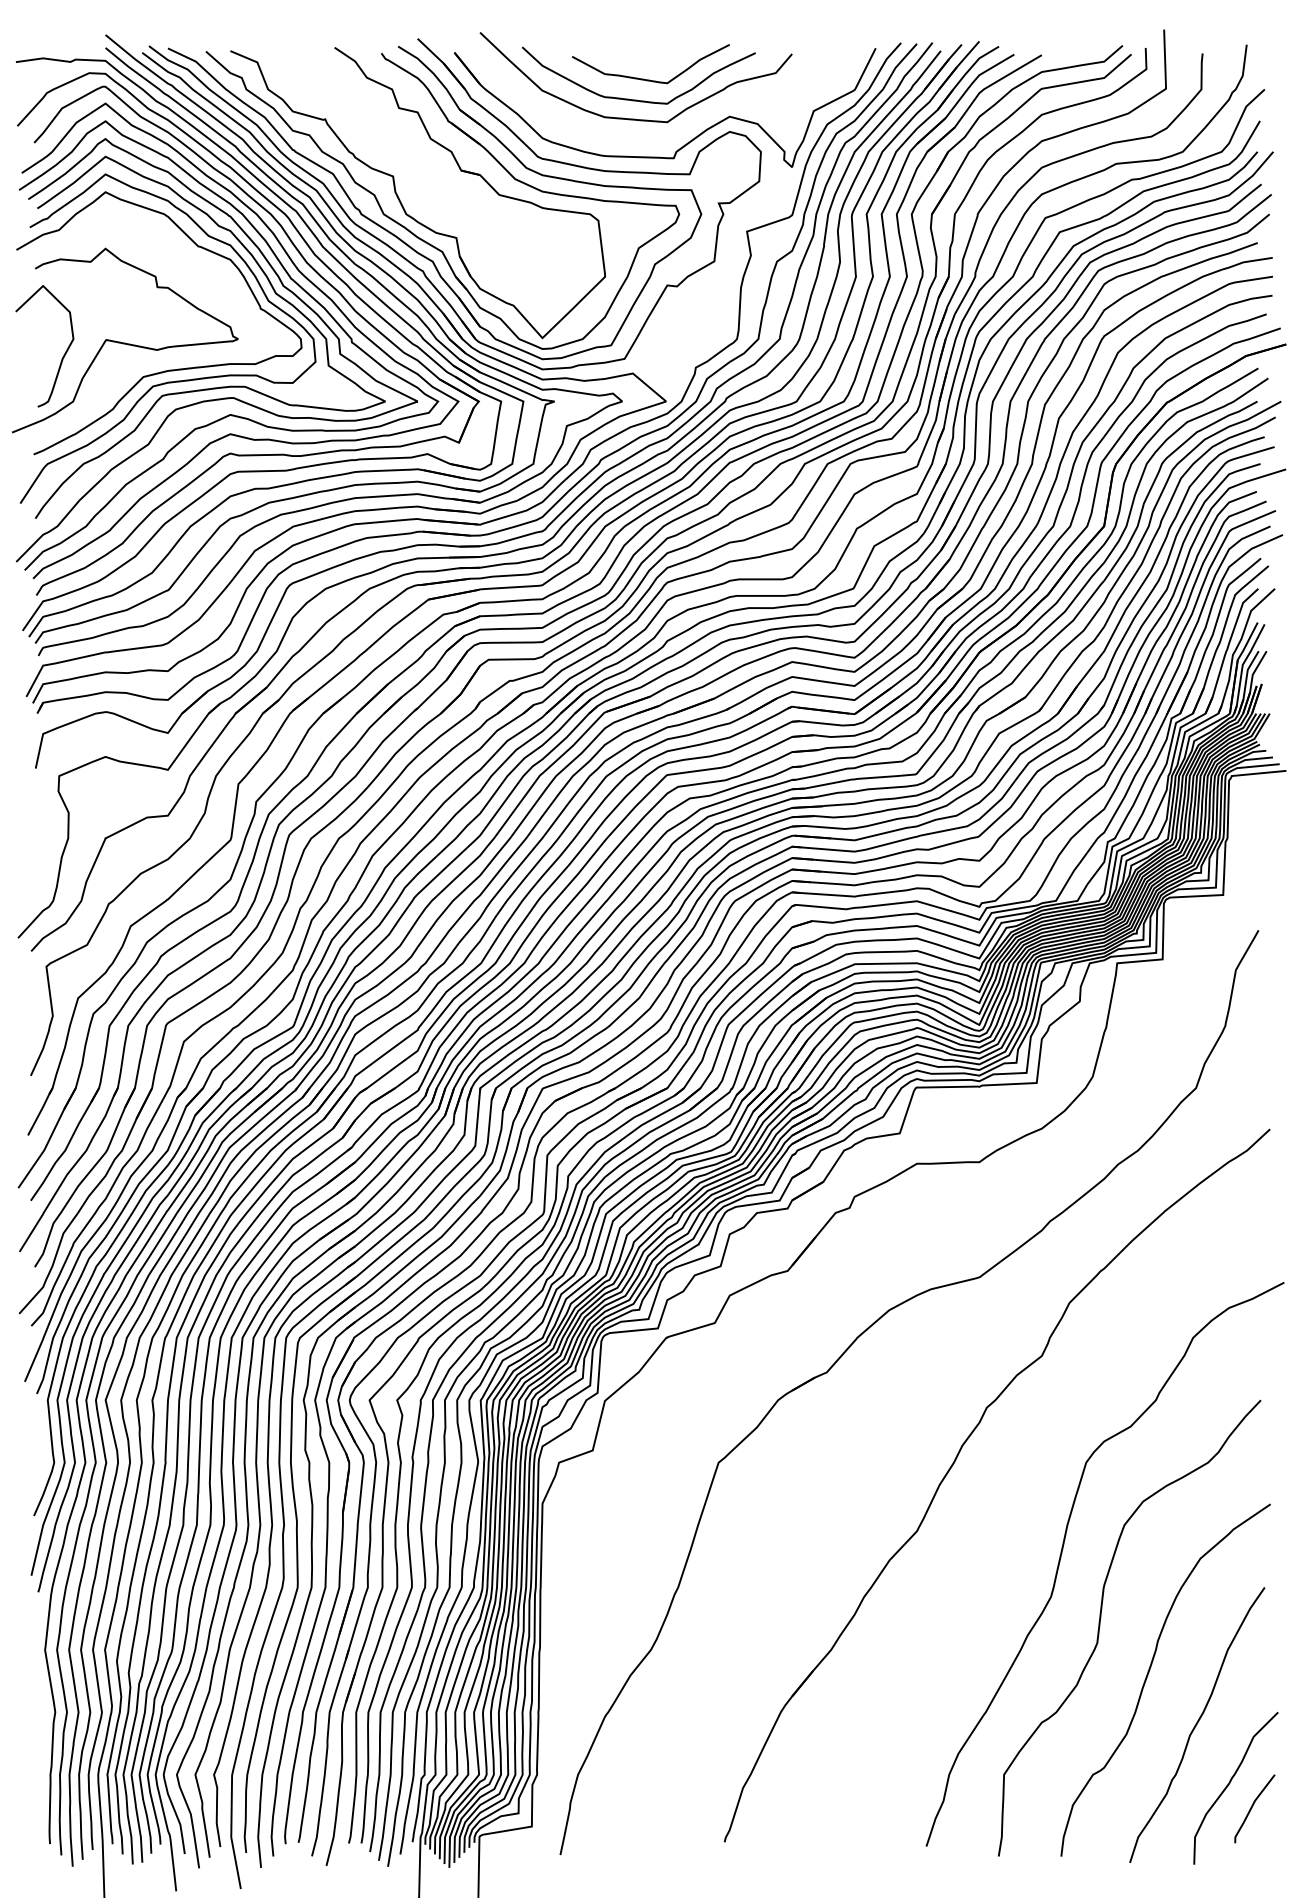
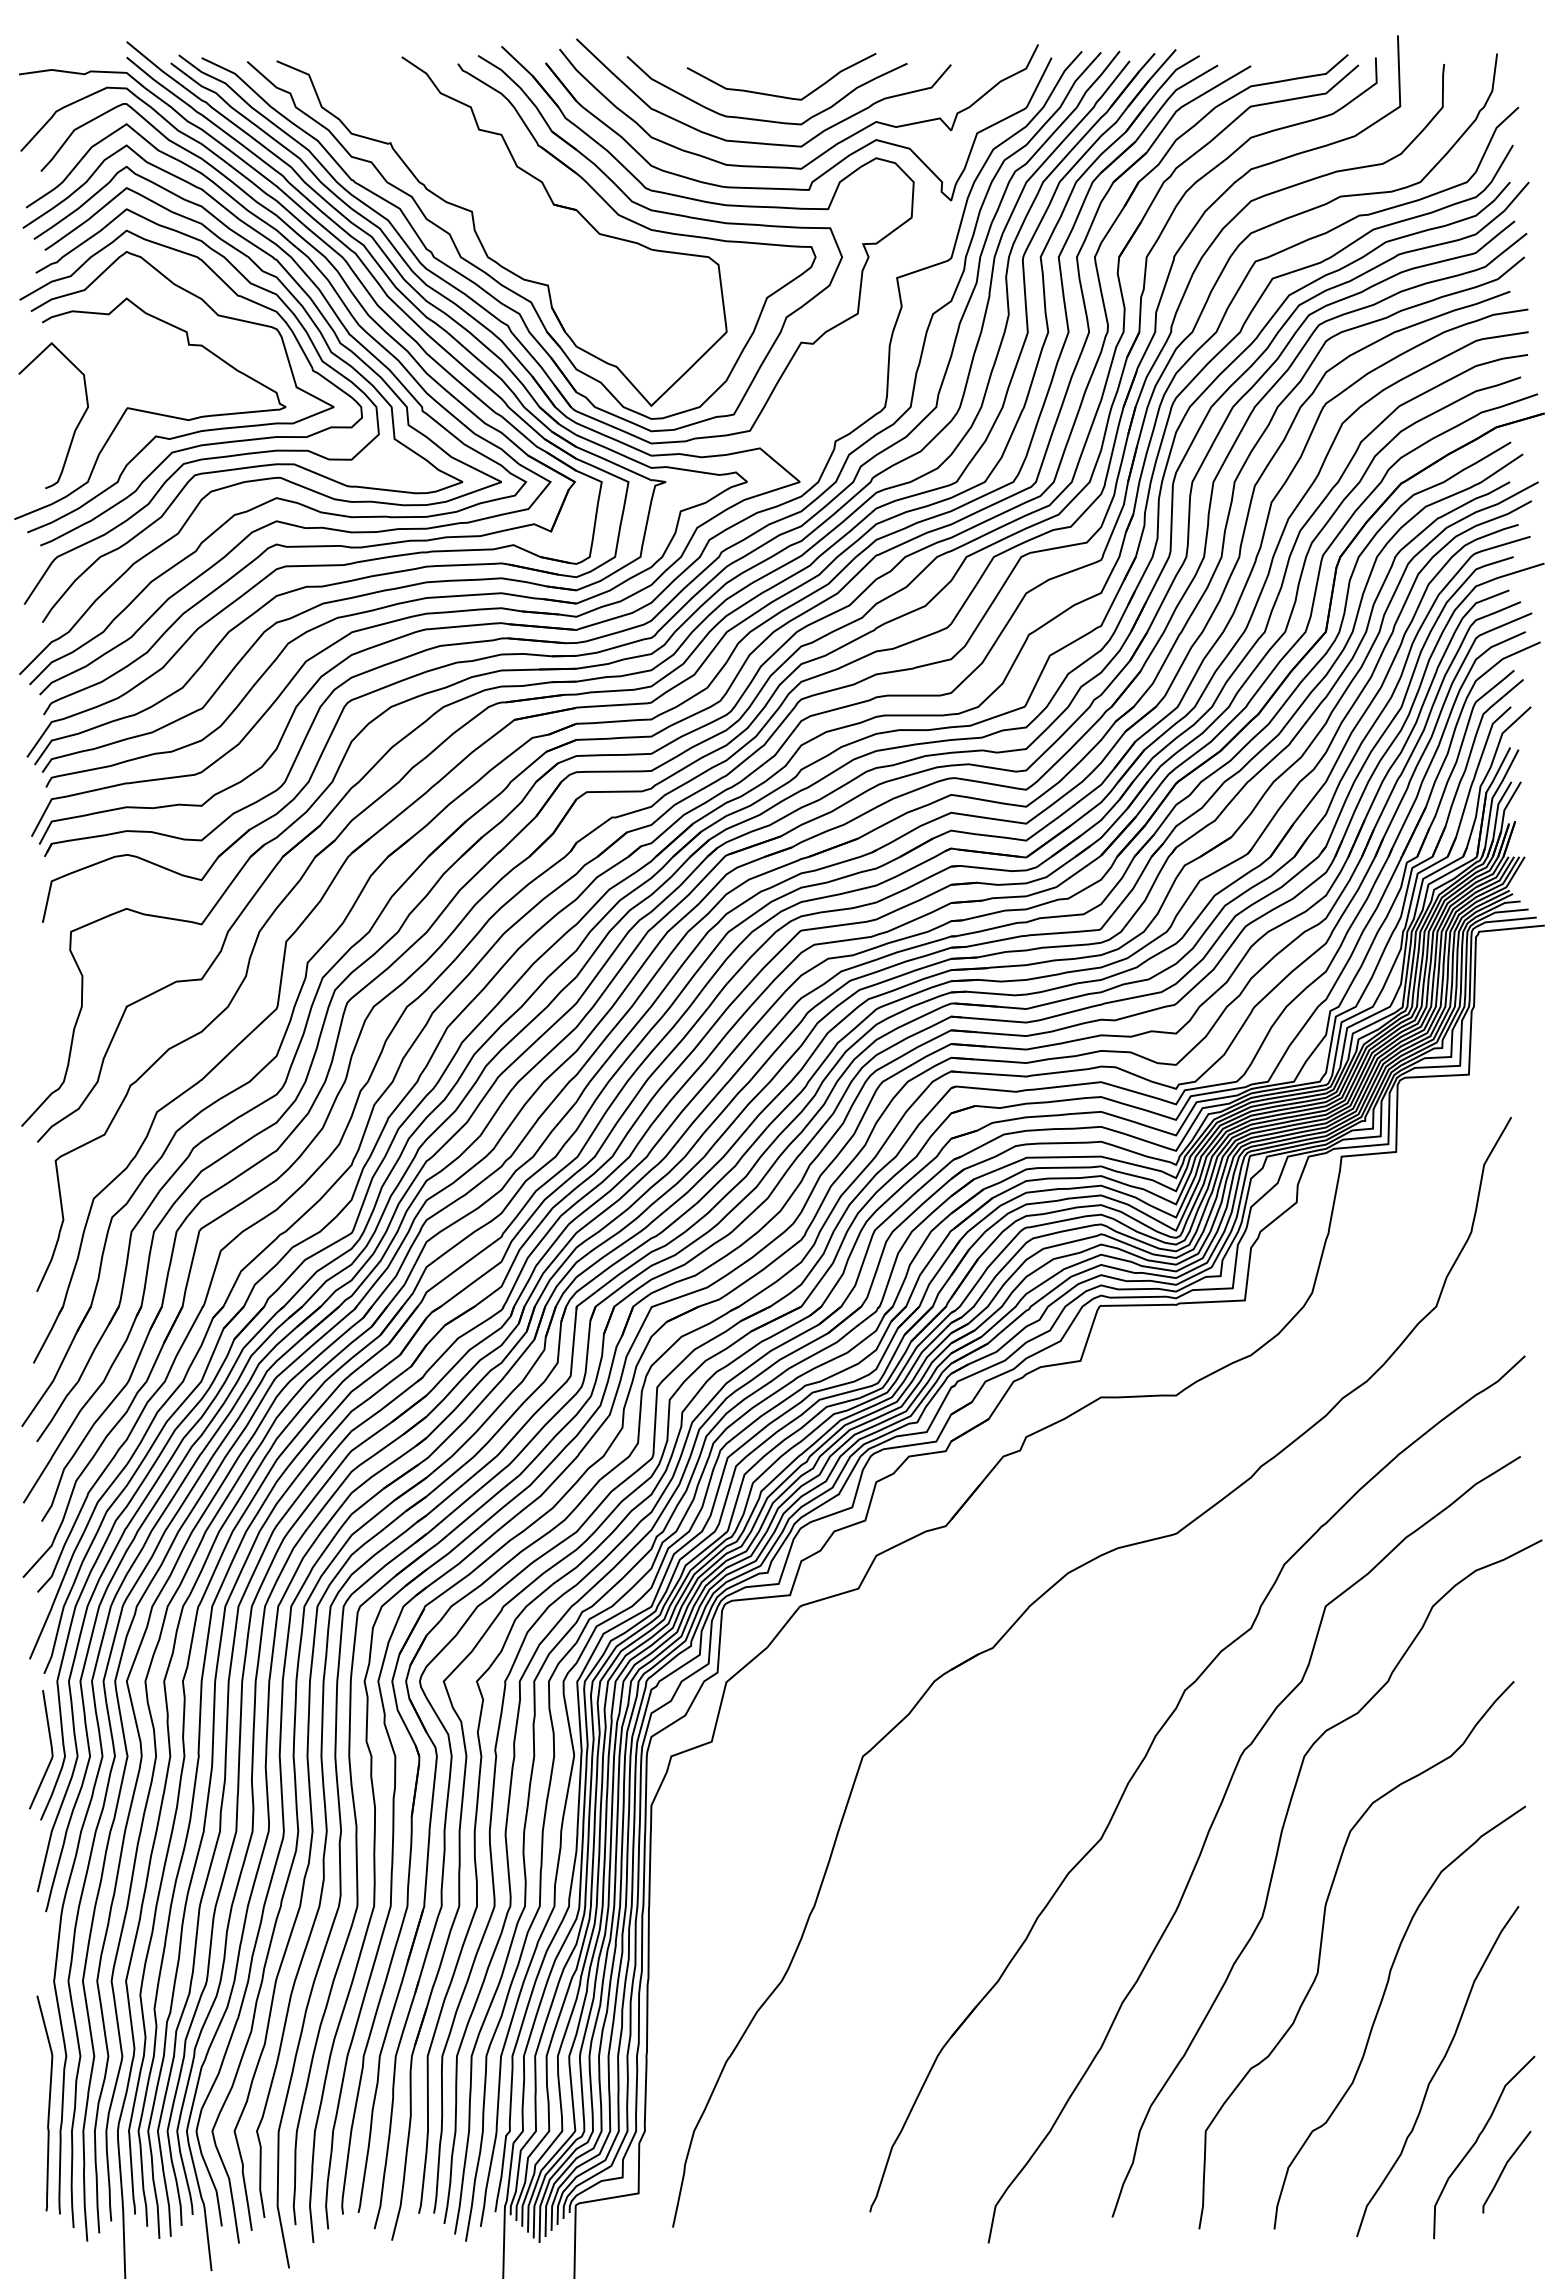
curve: (689, 123) -> (828, 148), added
curve: (158, 360) -> (190, 432), added
curve: (42, 1455) -> (50, 1747), added
curve: (1008, 1522) -> (1211, 1828), added
curve: (40, 1751) -> (48, 2103), added

